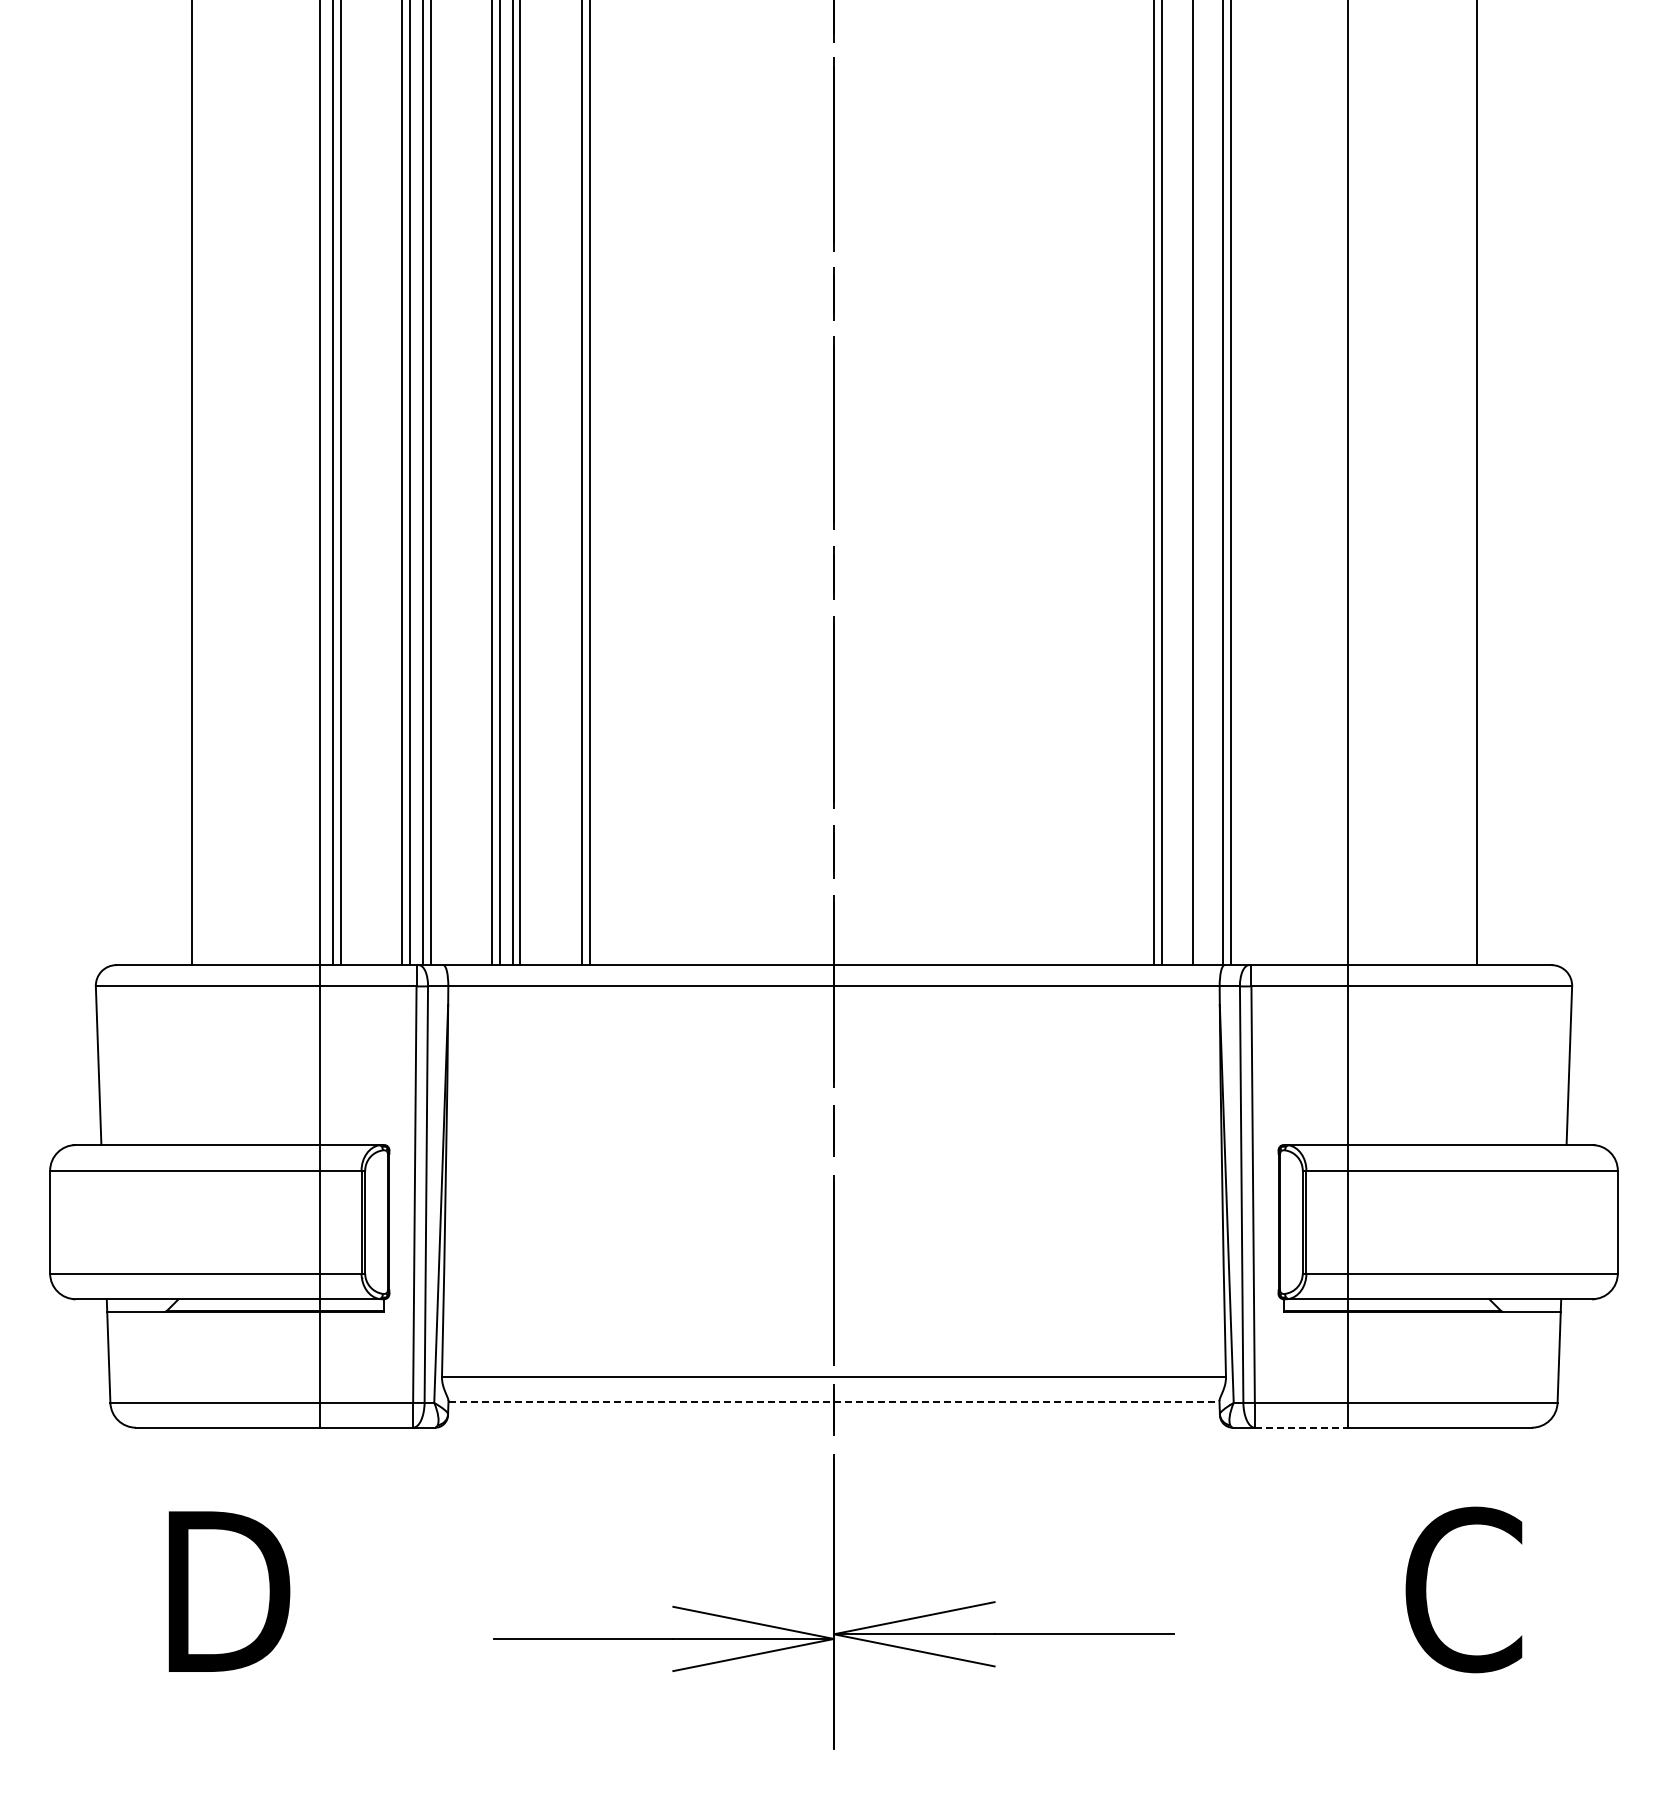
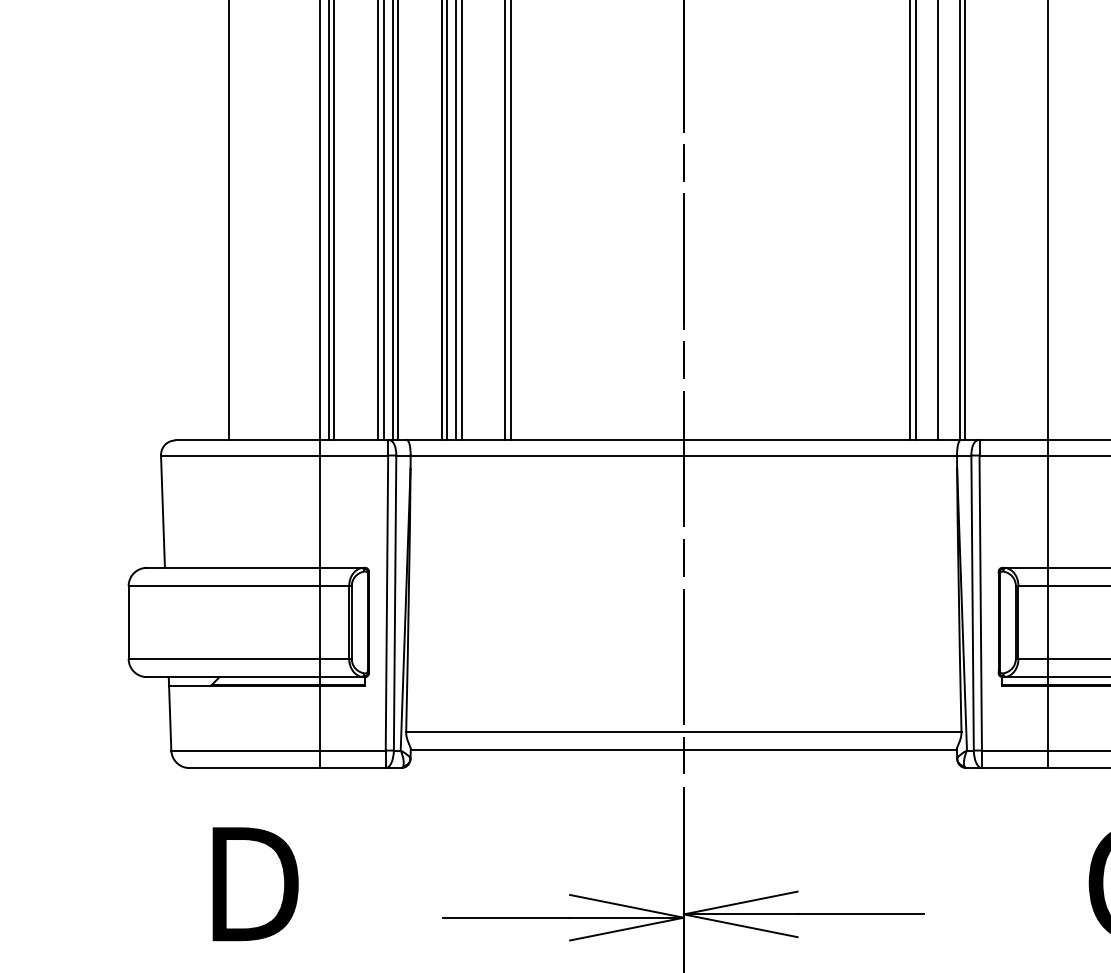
line: (834, 1402) -> (684, 750), dashed -> solid
line: (1301, 1427) -> (1014, 767), dashed -> solid

